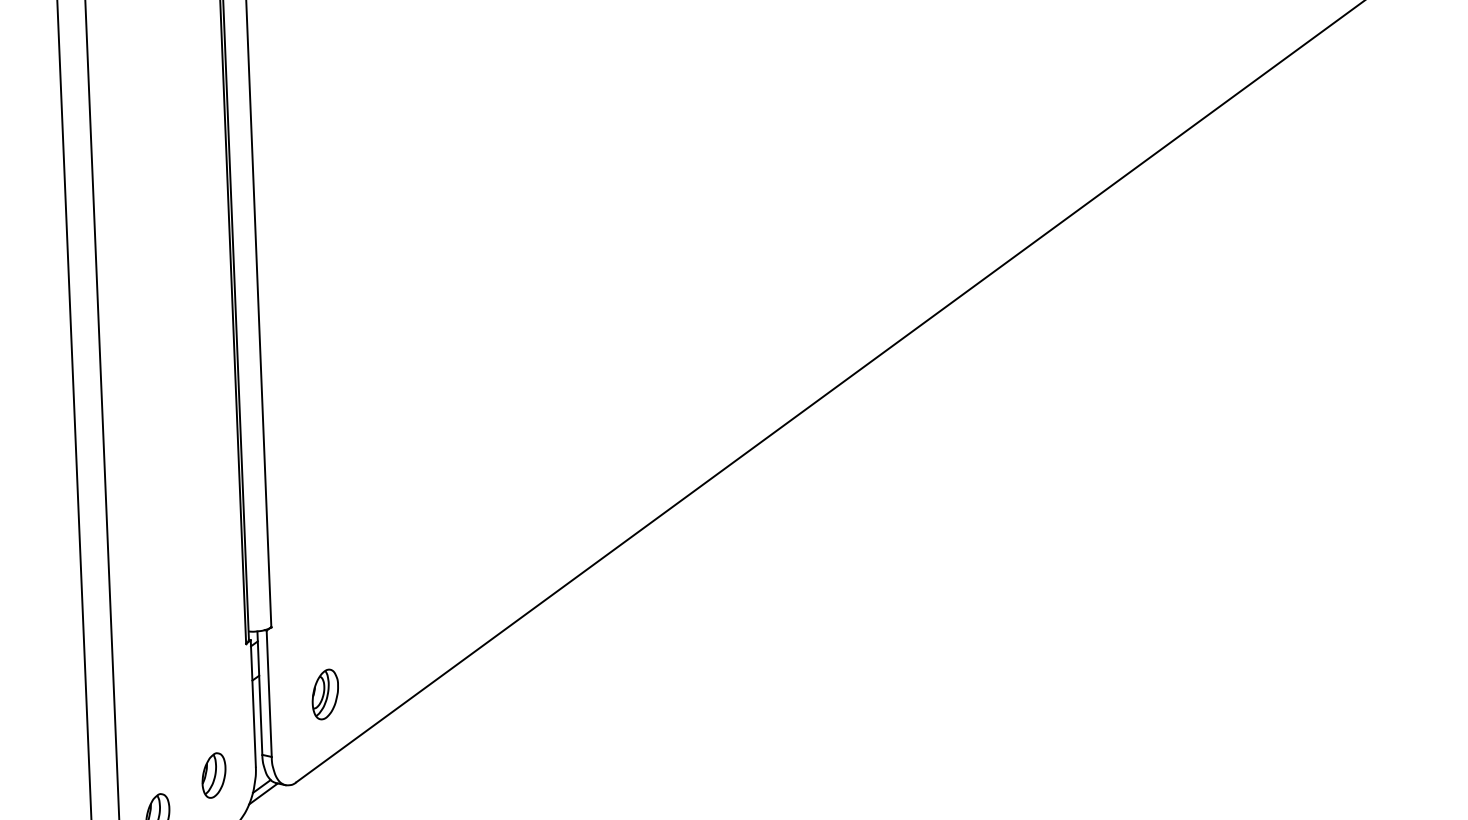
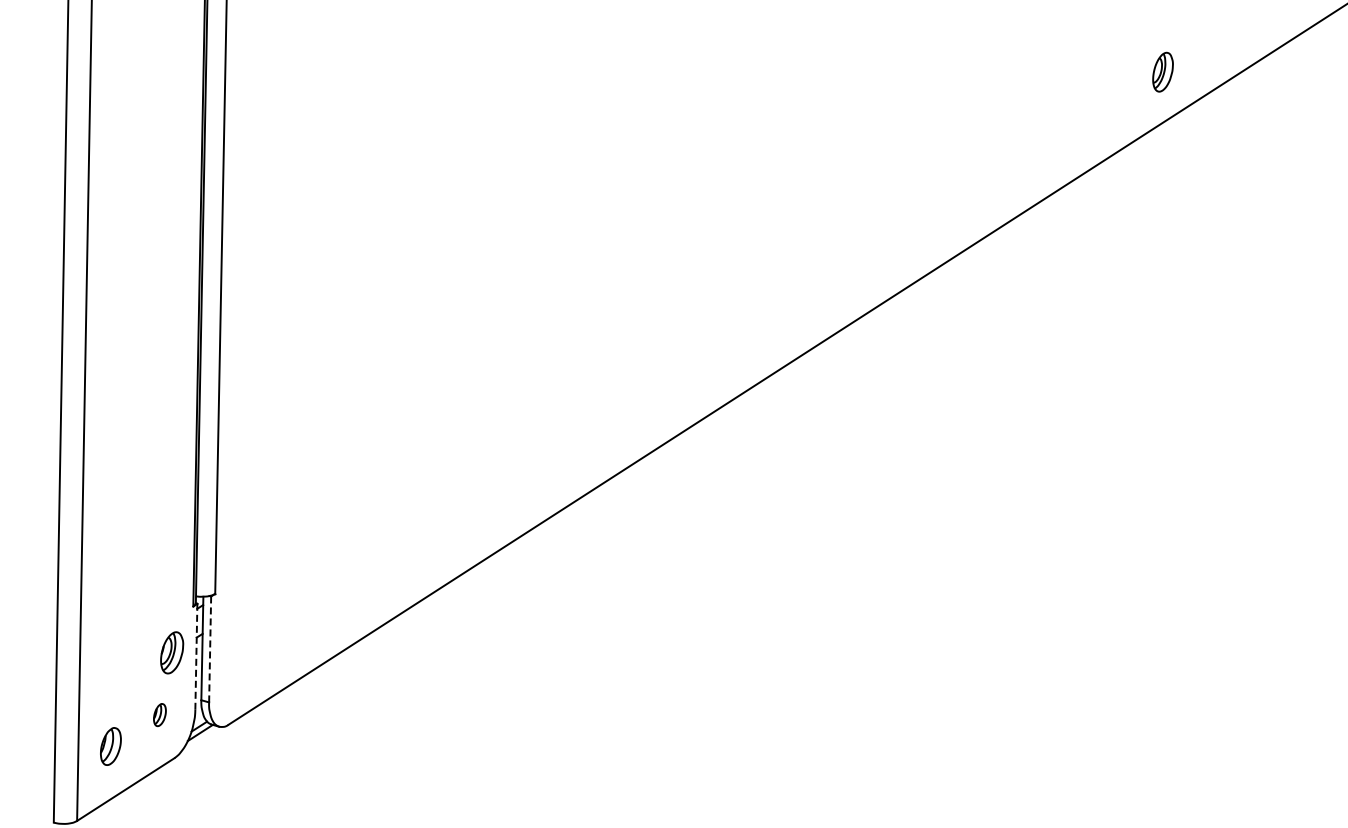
line: (269, 693) -> (210, 649), solid -> dashed
part: (325, 694) -> (172, 652), moved
line: (253, 704) -> (196, 657), solid -> dashed
part: (213, 774) -> (159, 714), size x0.6

